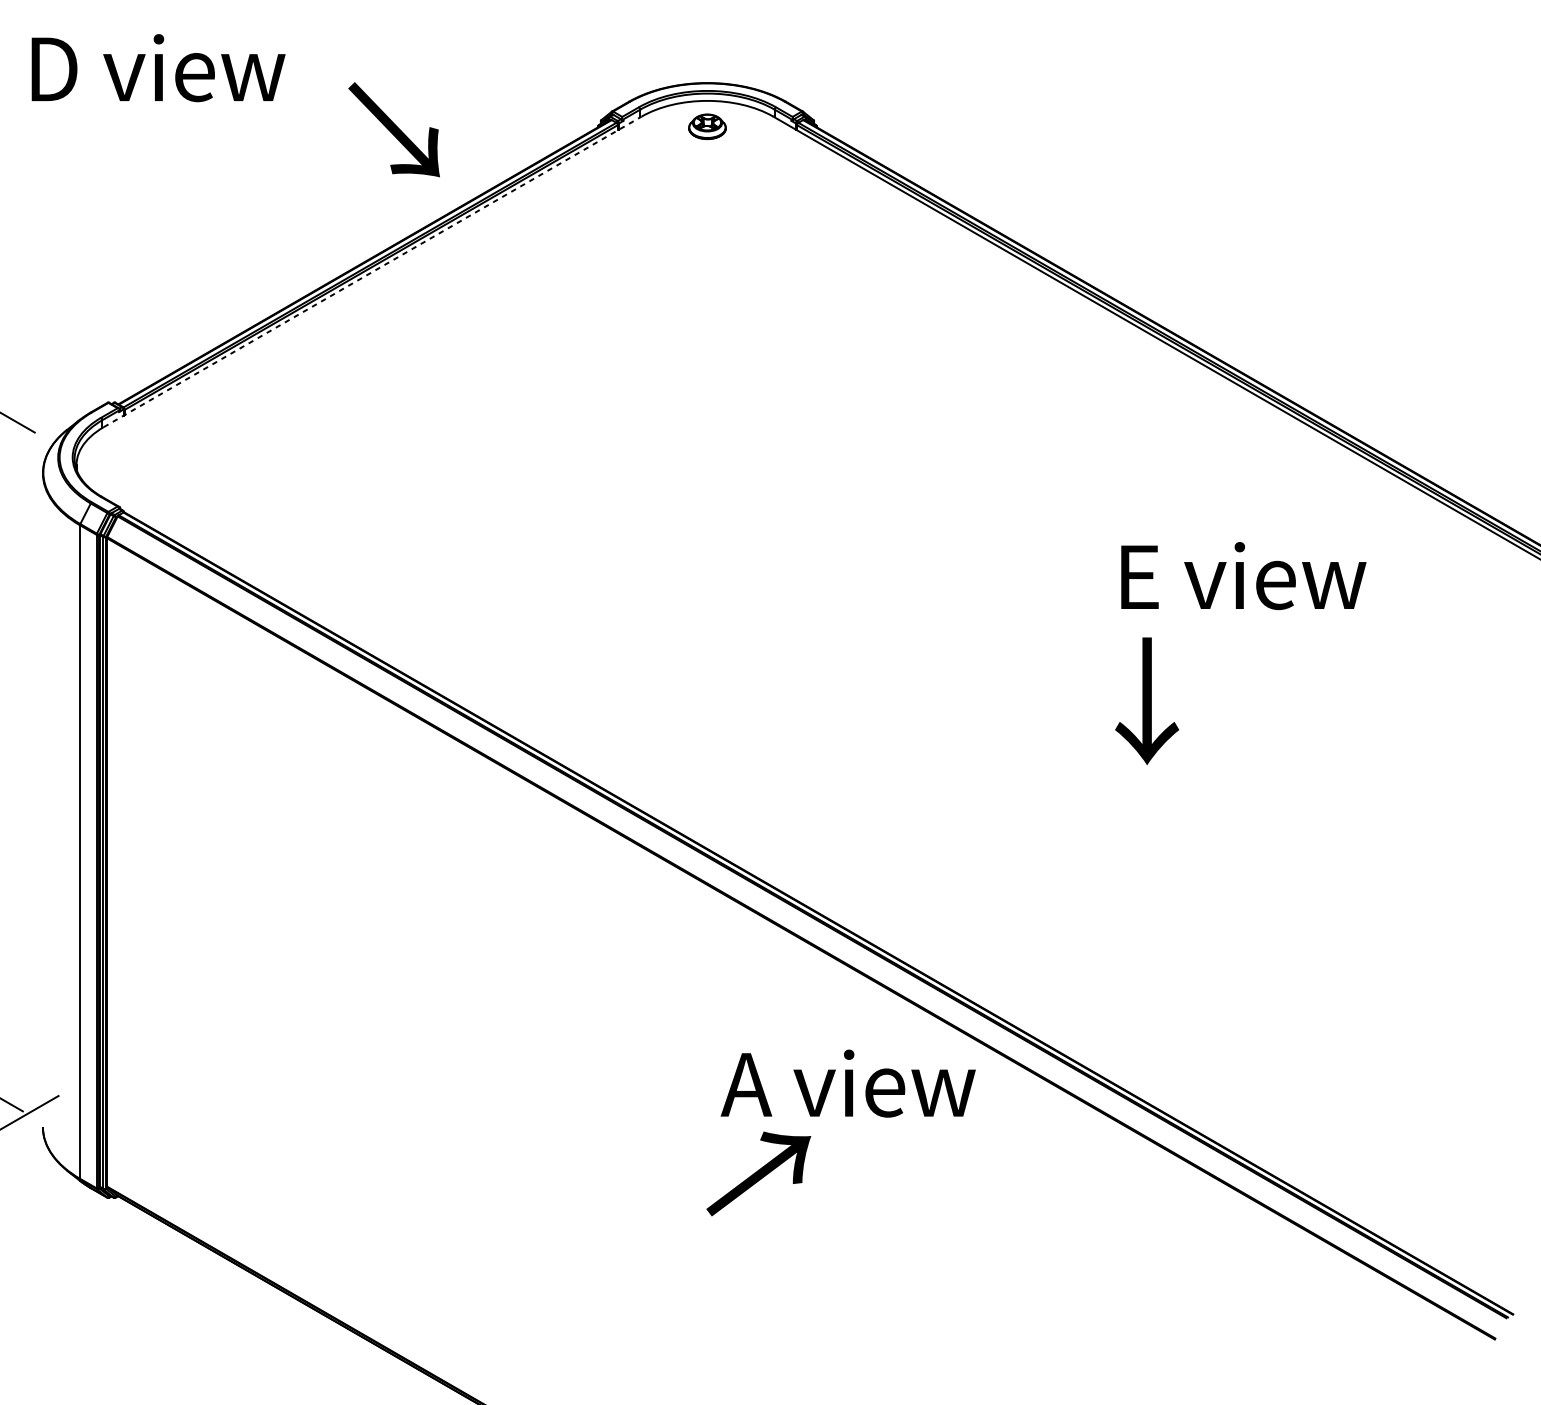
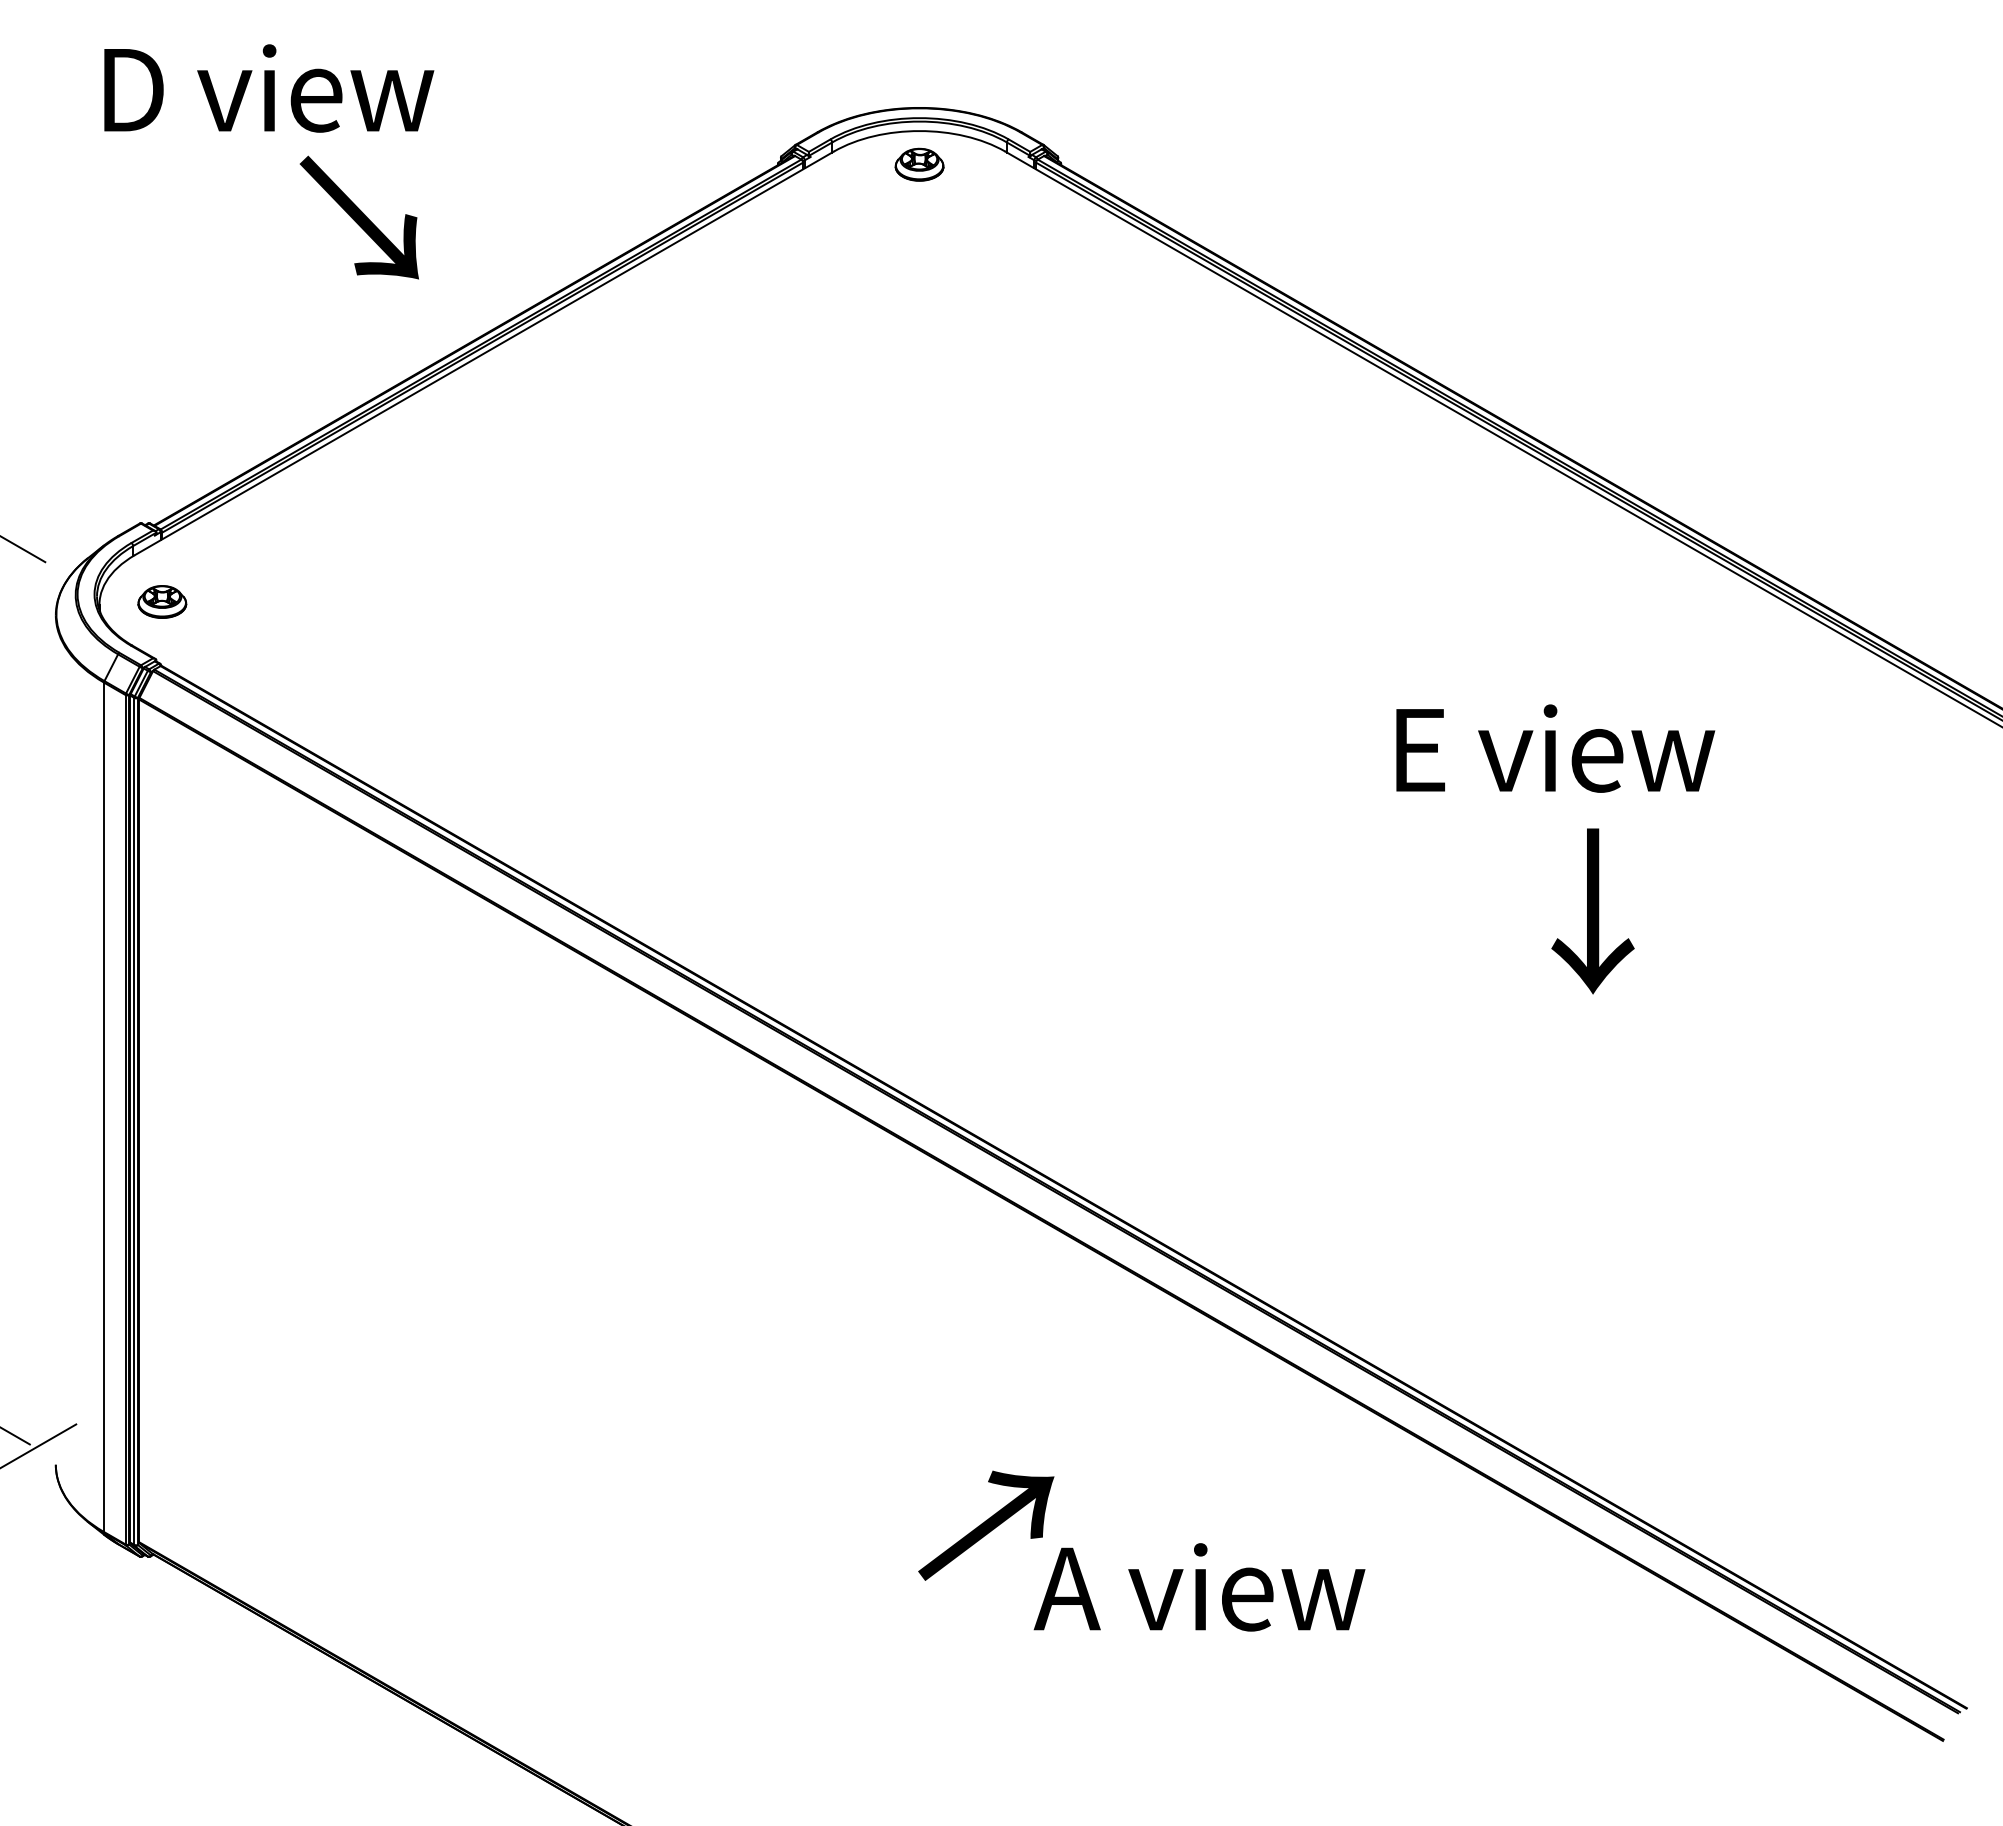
text: (158, 68) -> (269, 88), moved
text: (393, 129) -> (358, 217), moved
line: (372, 272) -> (484, 353), dashed -> solid
part: (124, 462) -> (162, 601), added
text: (1243, 575) -> (1555, 748), moved
text: (1146, 701) -> (1592, 911), moved
text: (848, 1083) -> (1199, 1587), moved

